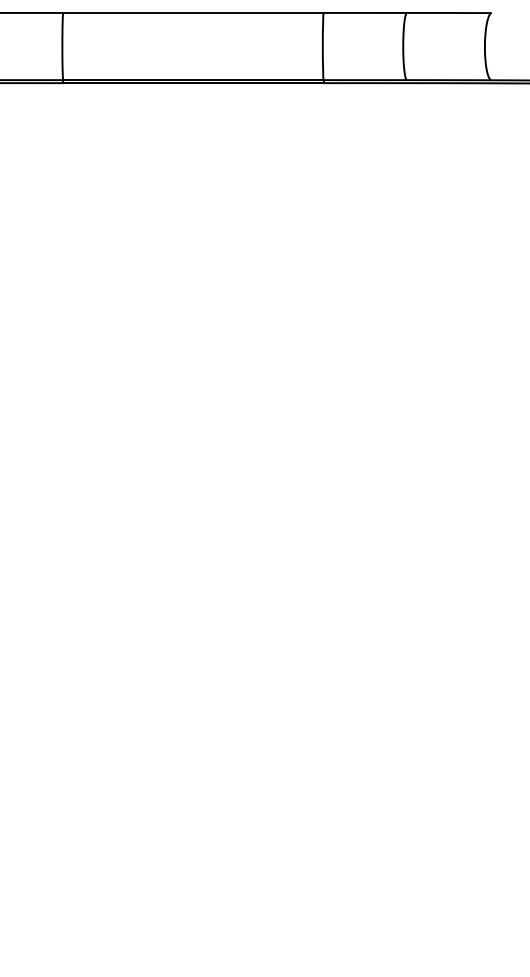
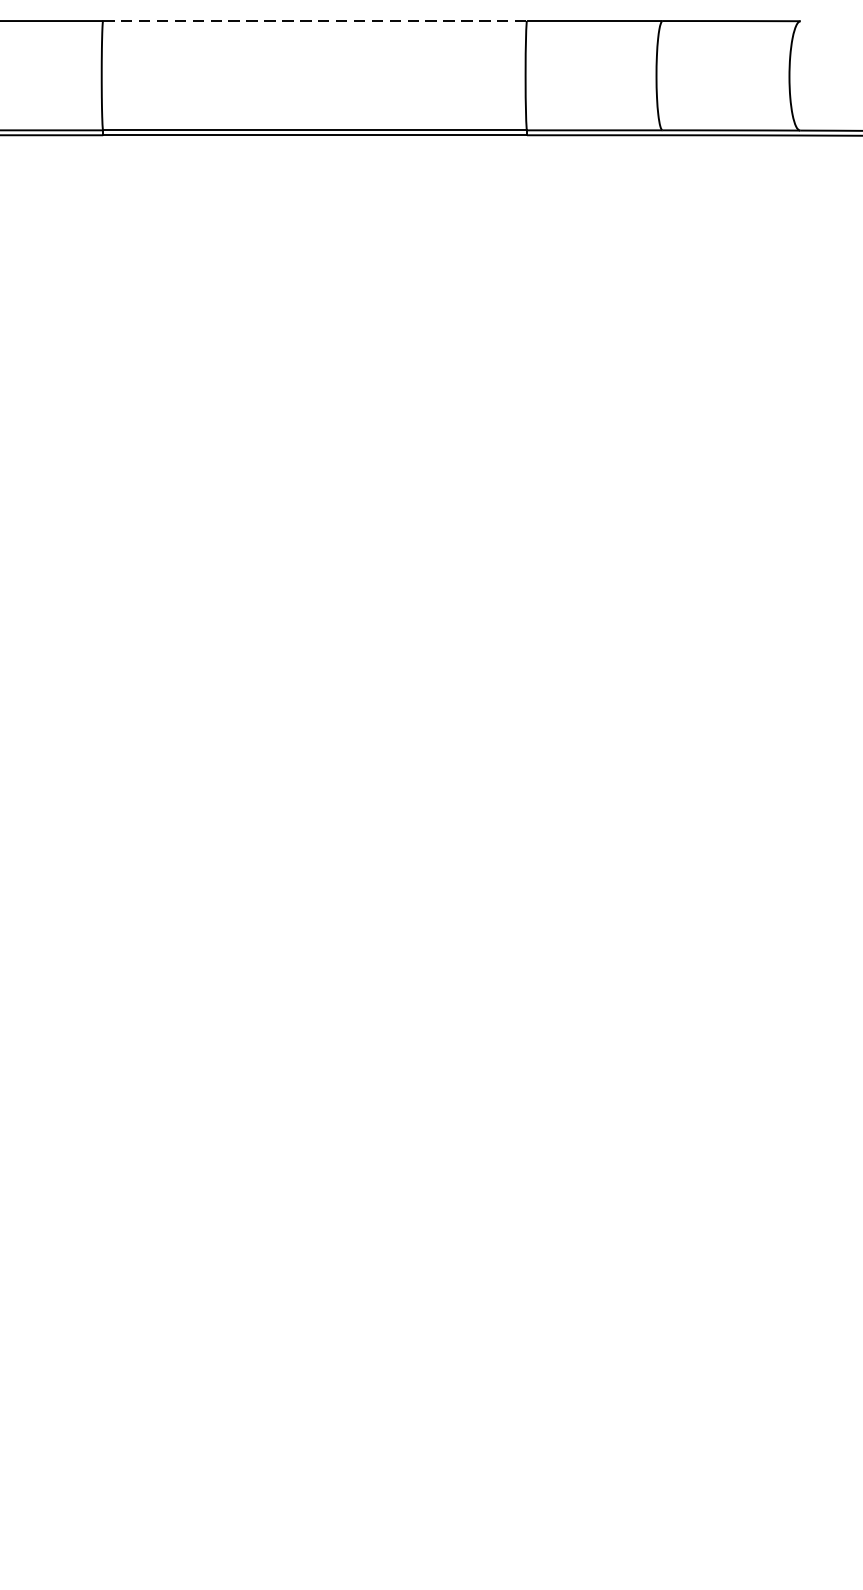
line: (193, 12) -> (315, 20), solid -> dashed

